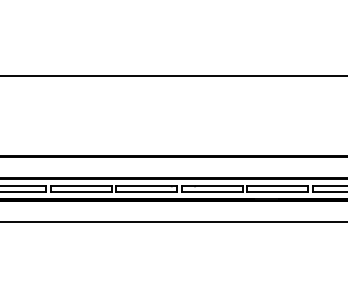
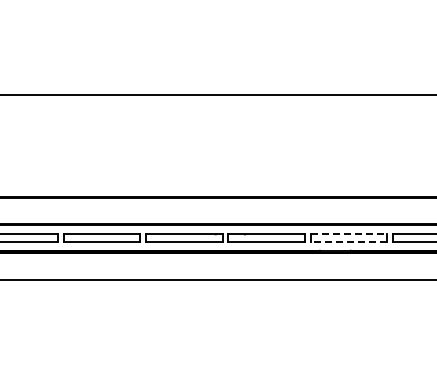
line: (278, 186) -> (349, 234), solid -> dashed
line: (277, 191) -> (348, 241), solid -> dashed

